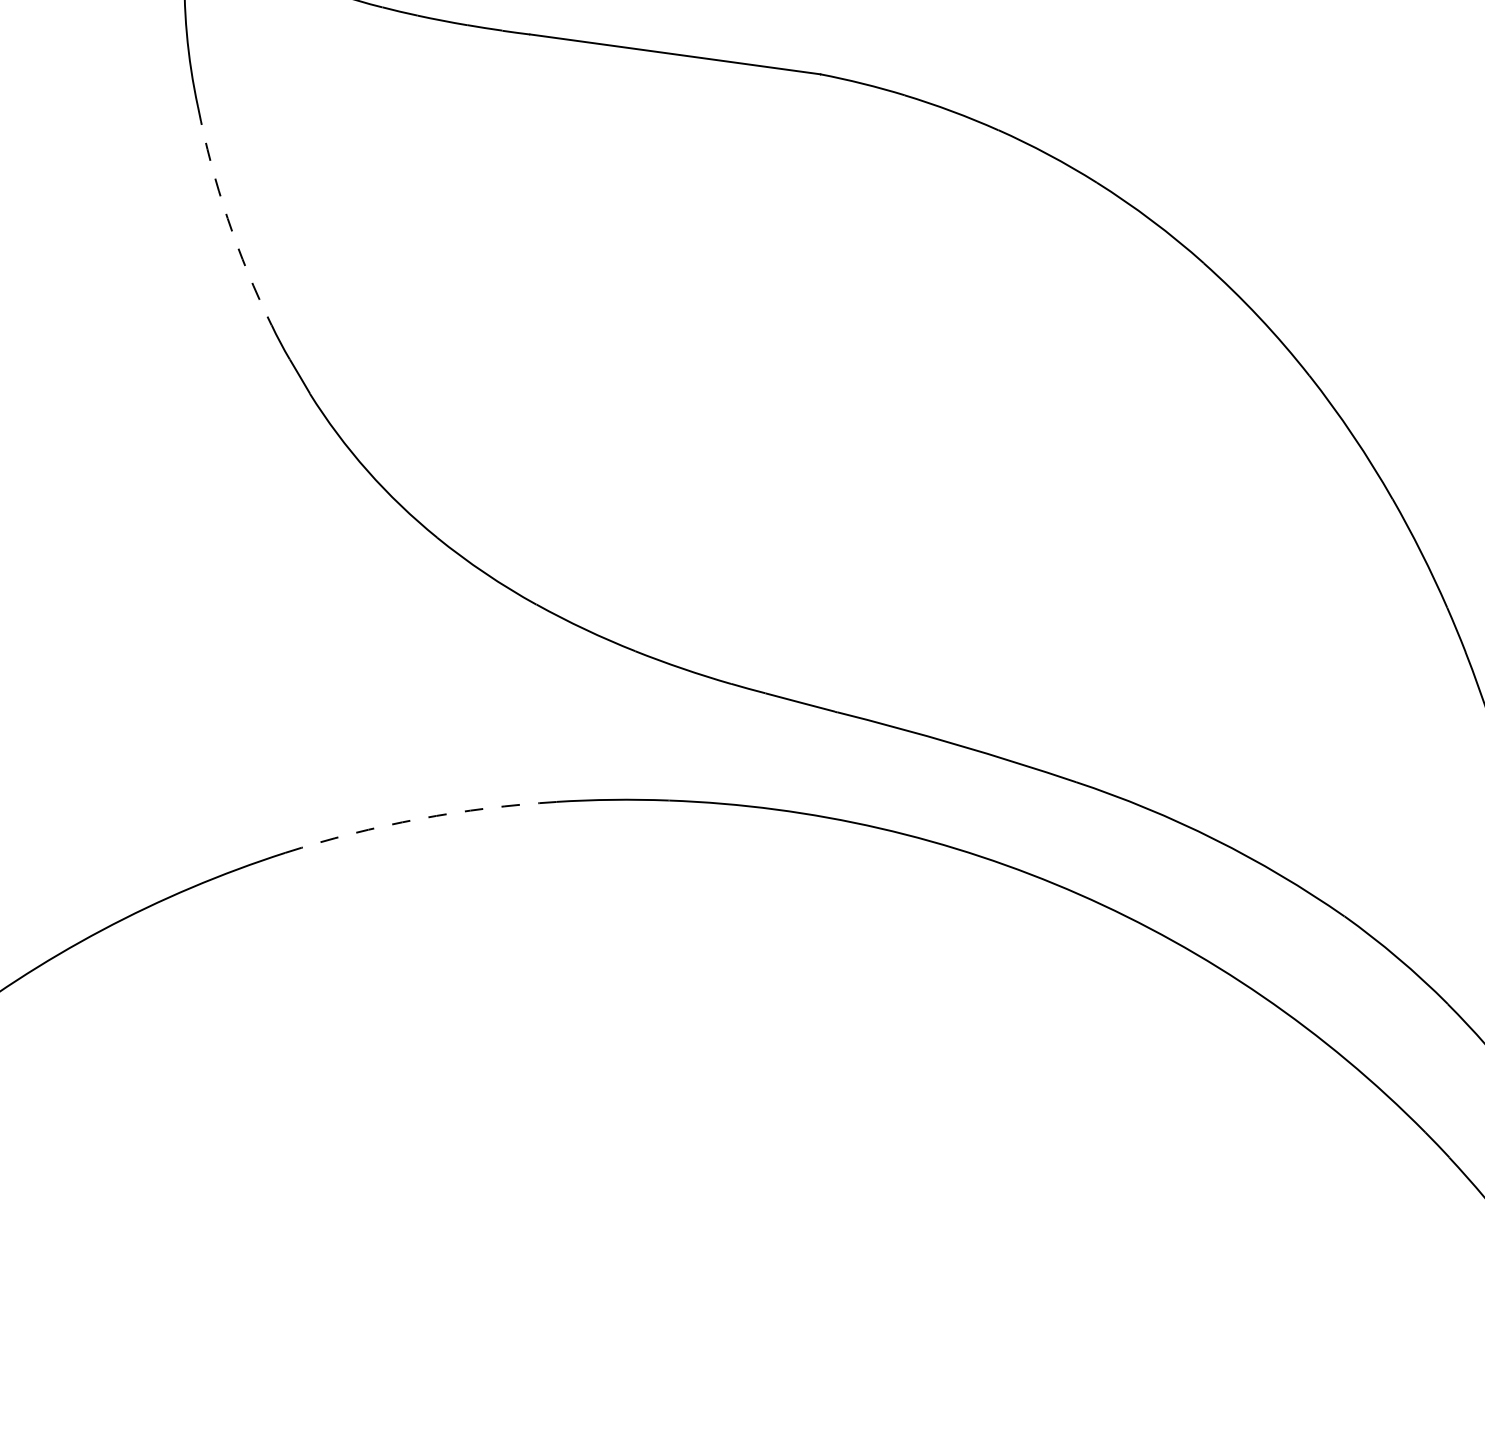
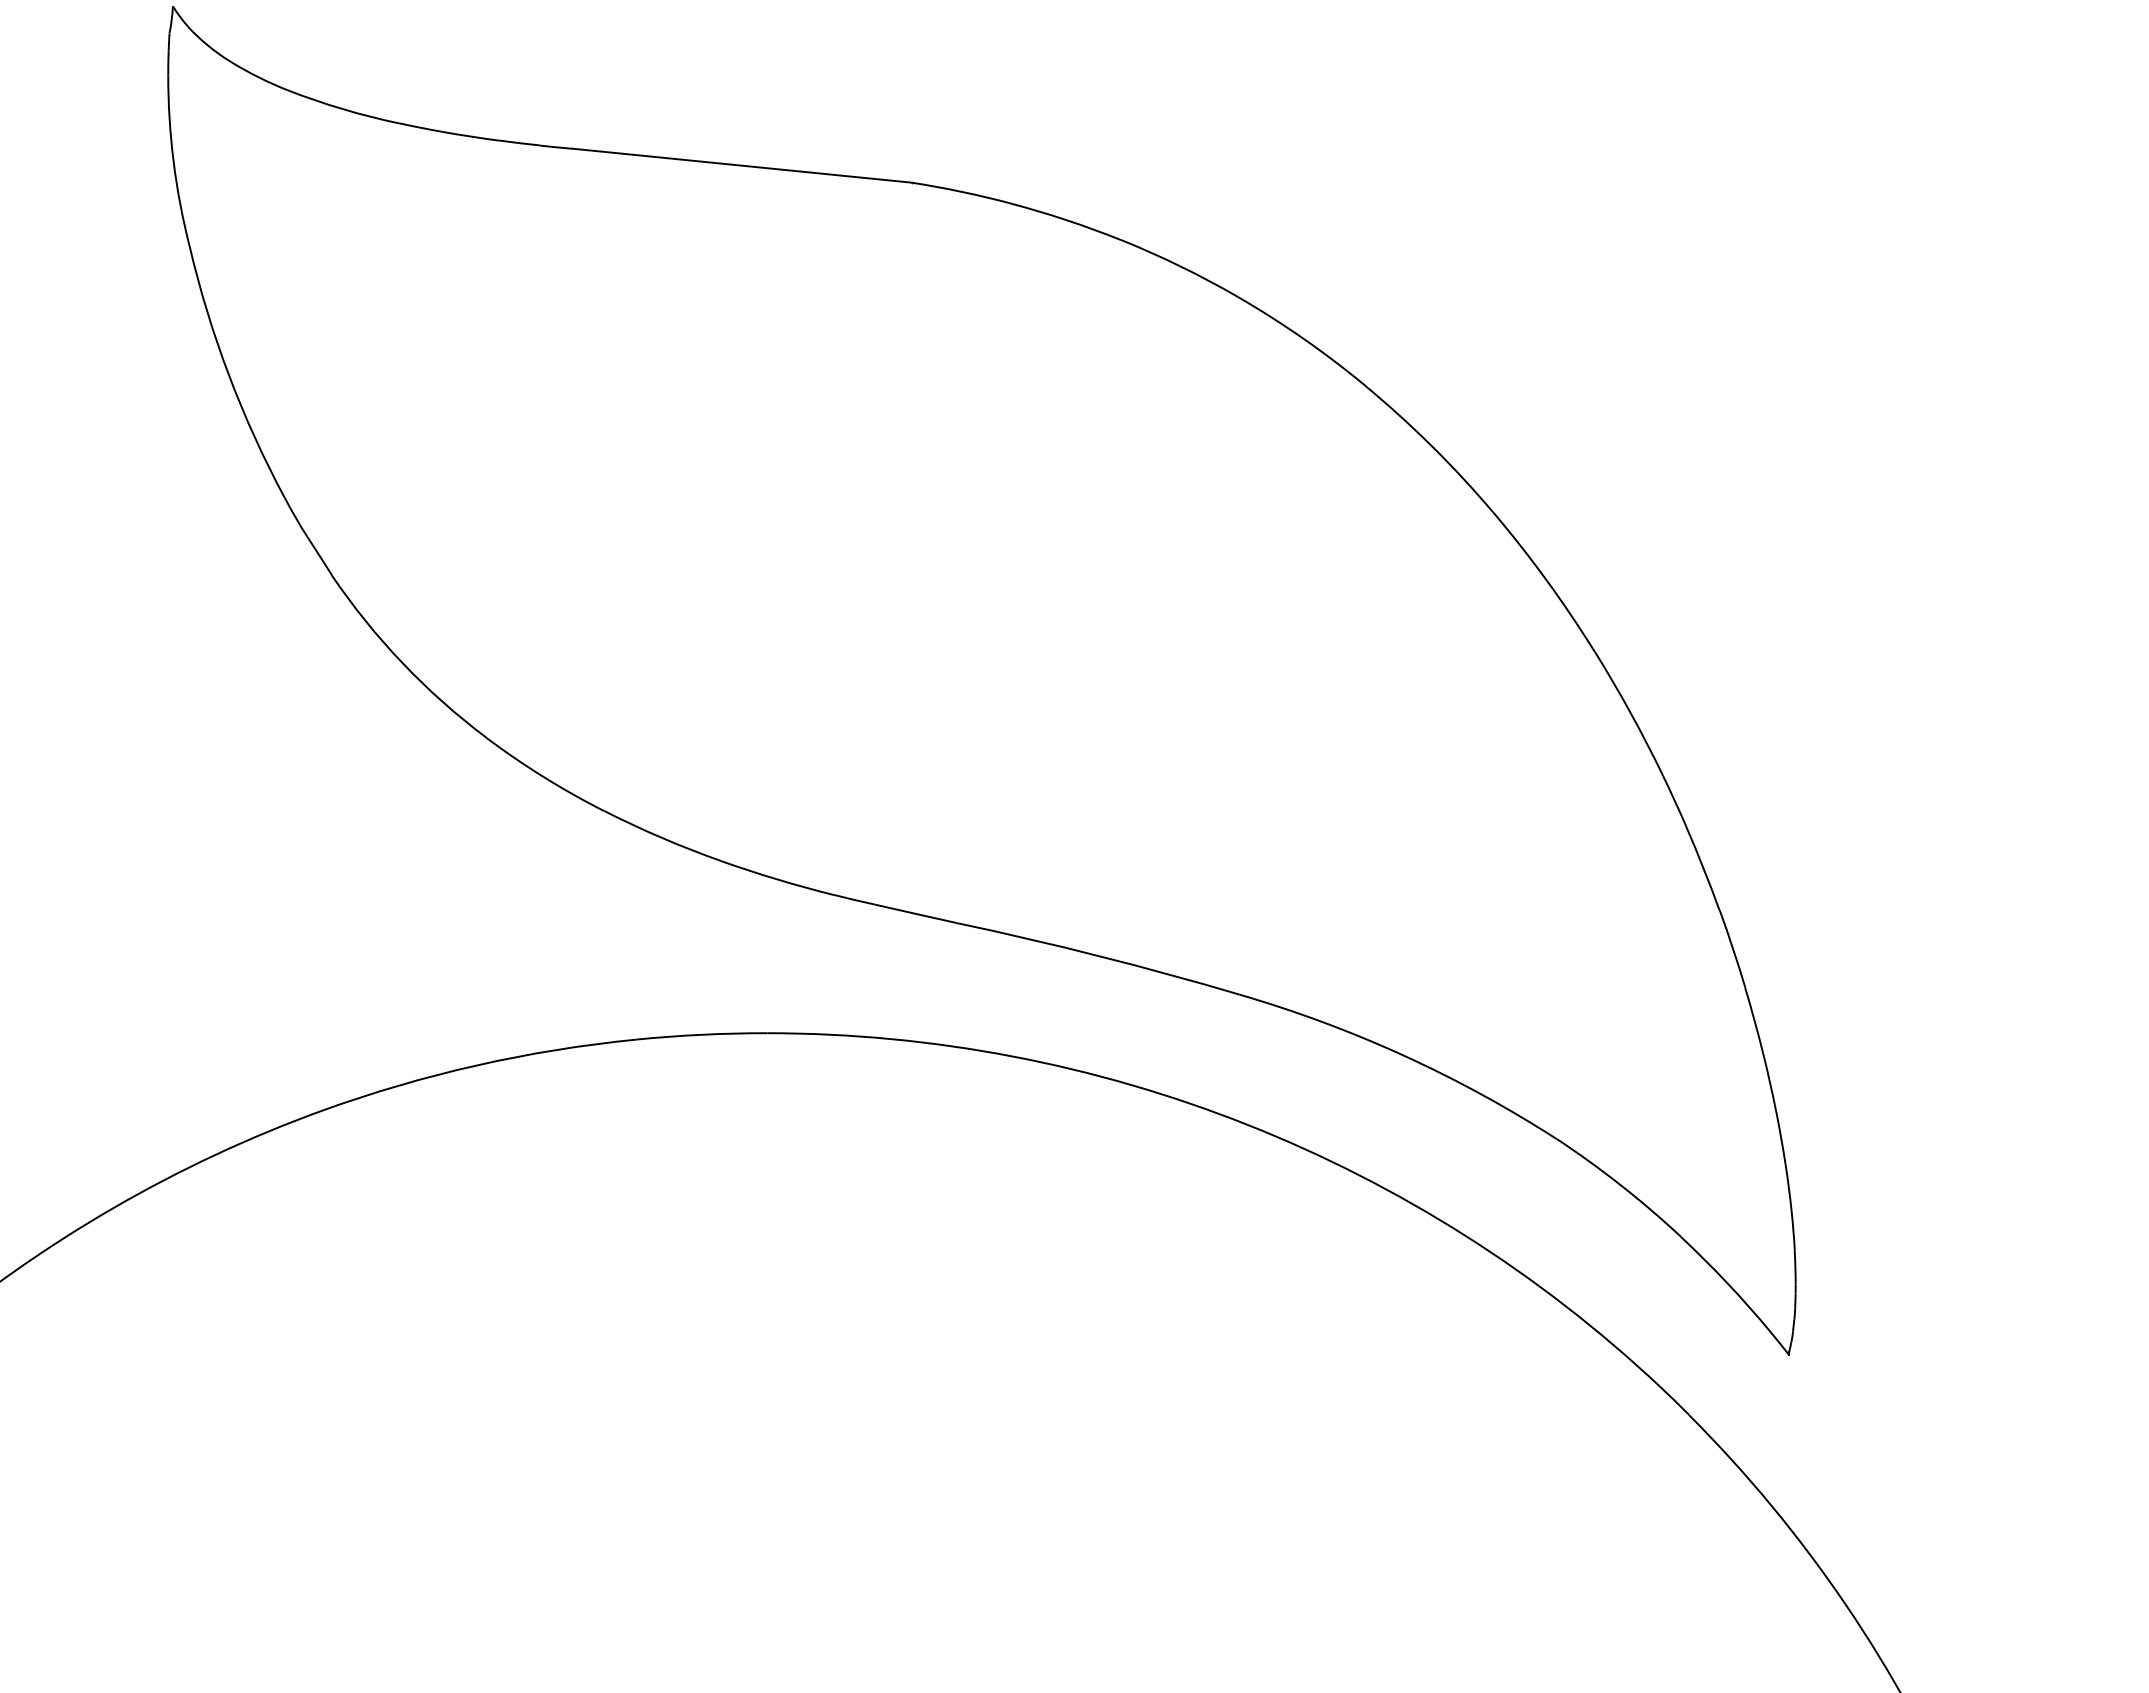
arc: (228, 218) -> (229, 375), dashed -> solid
arc: (419, 819) -> (477, 1065), dashed -> solid

